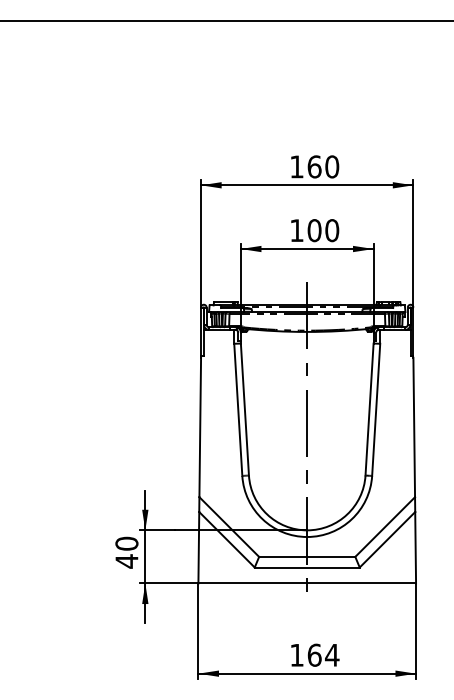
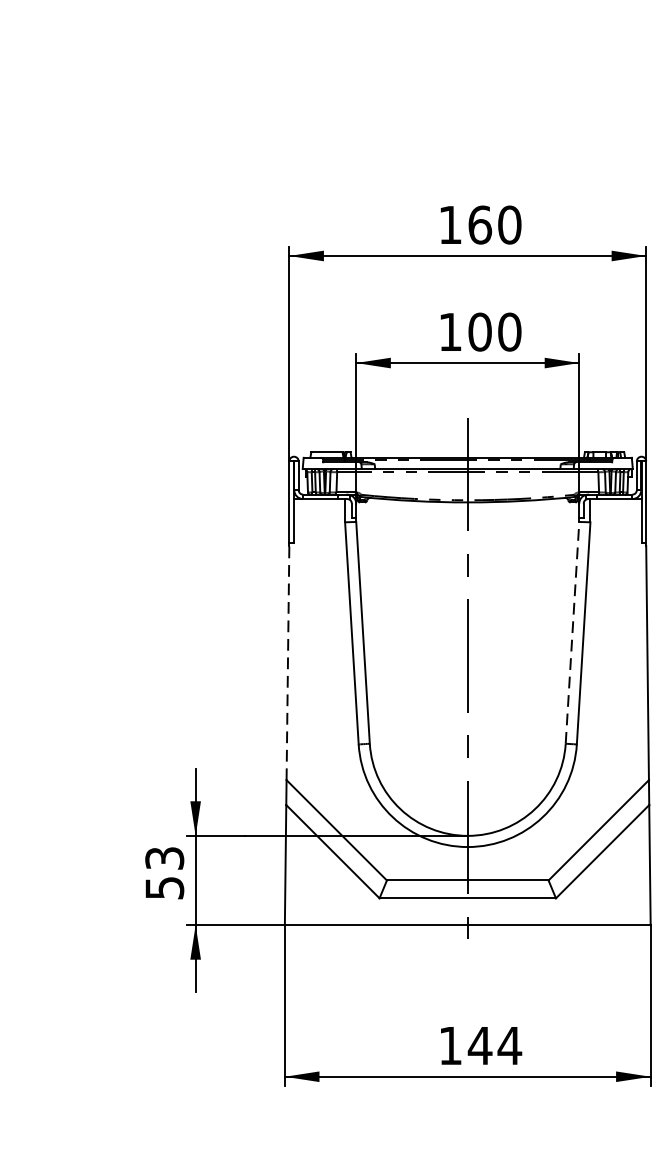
line: (369, 409) -> (572, 632), solid -> dashed
line: (200, 427) -> (288, 663), solid -> dashed
text: (126, 552) -> (164, 873), 40 -> 53
text: (314, 654) -> (479, 1044), 164 -> 144

